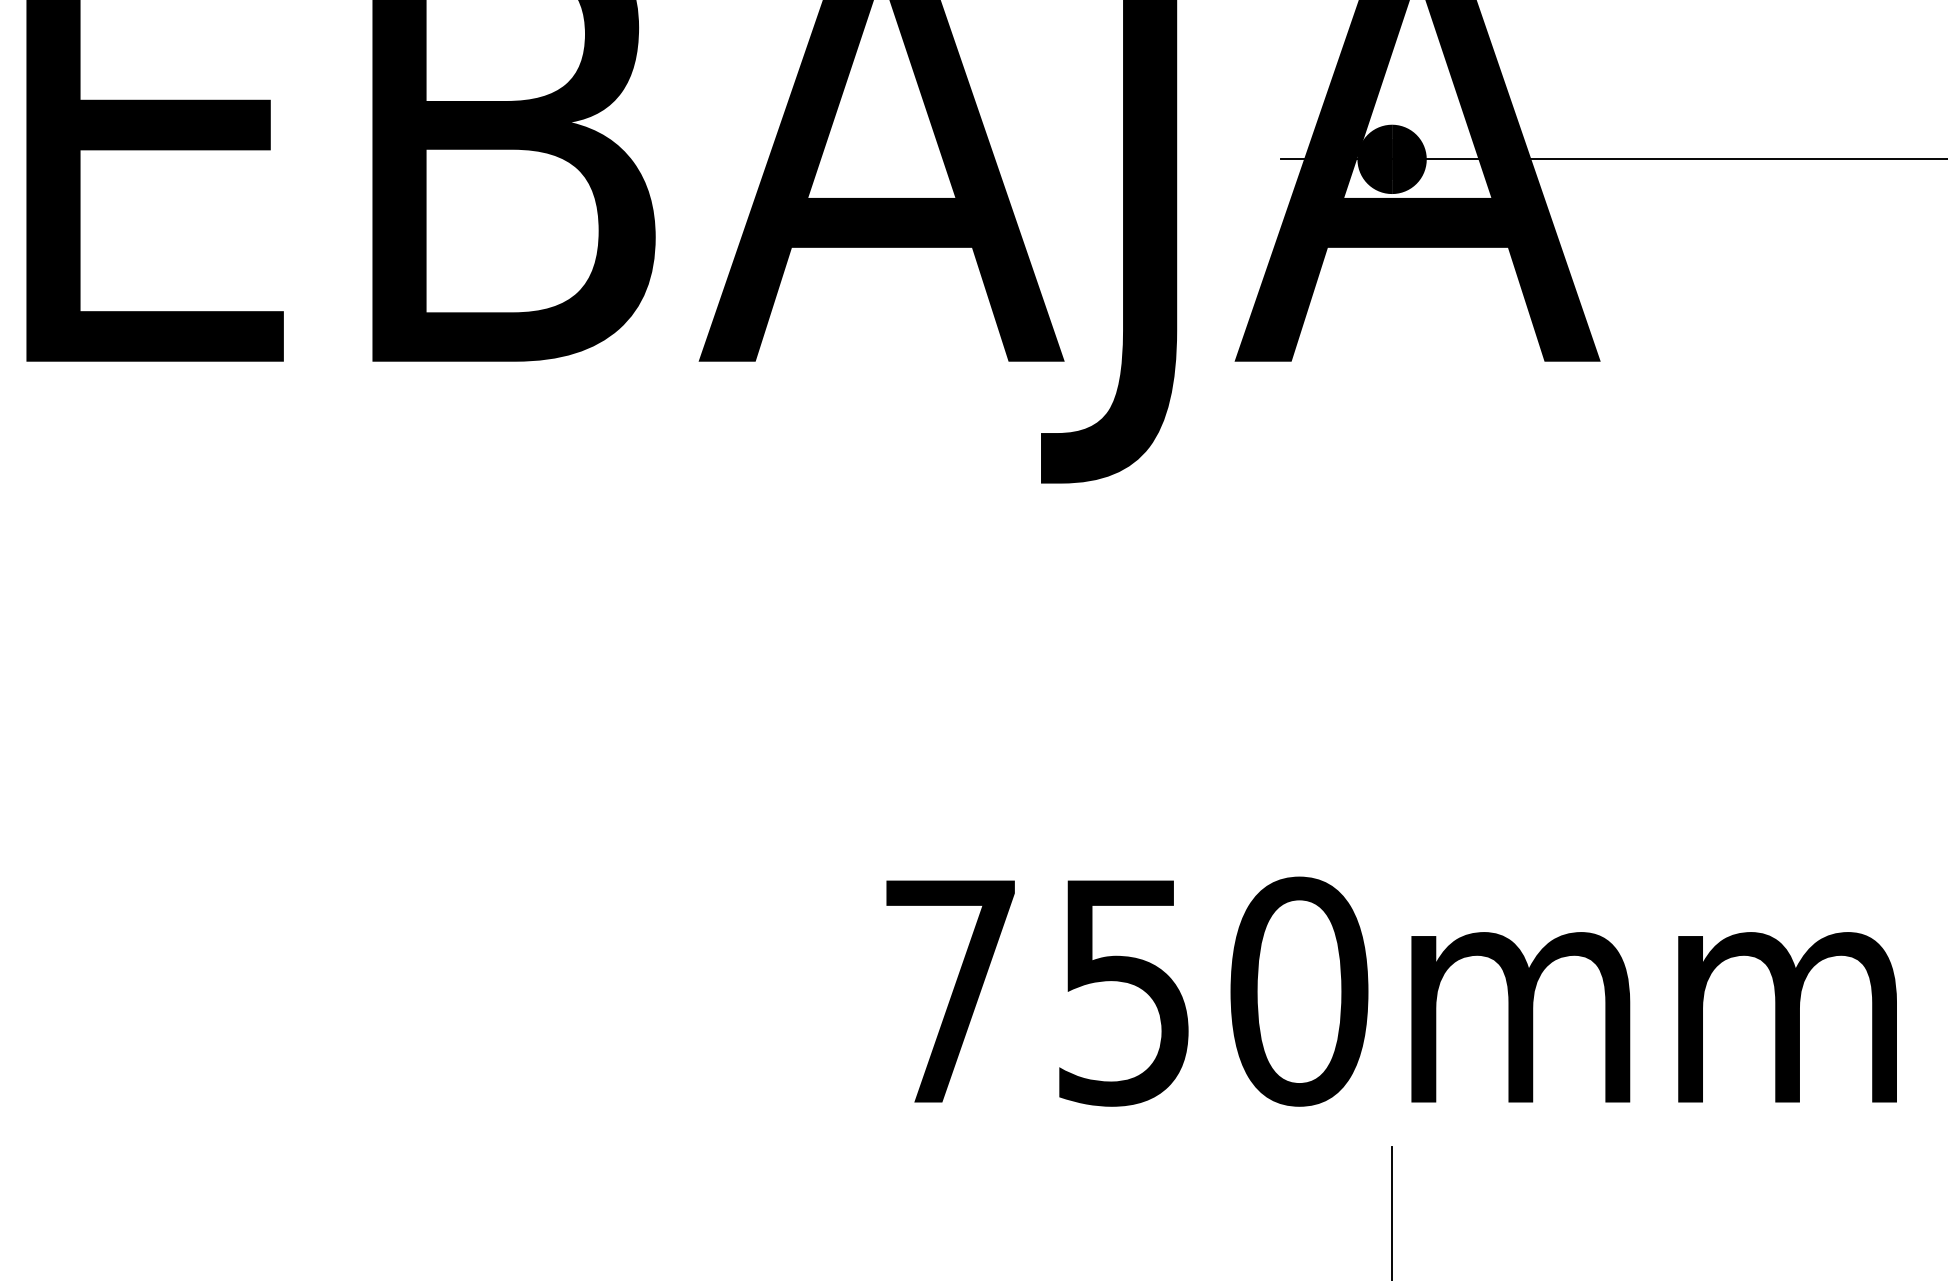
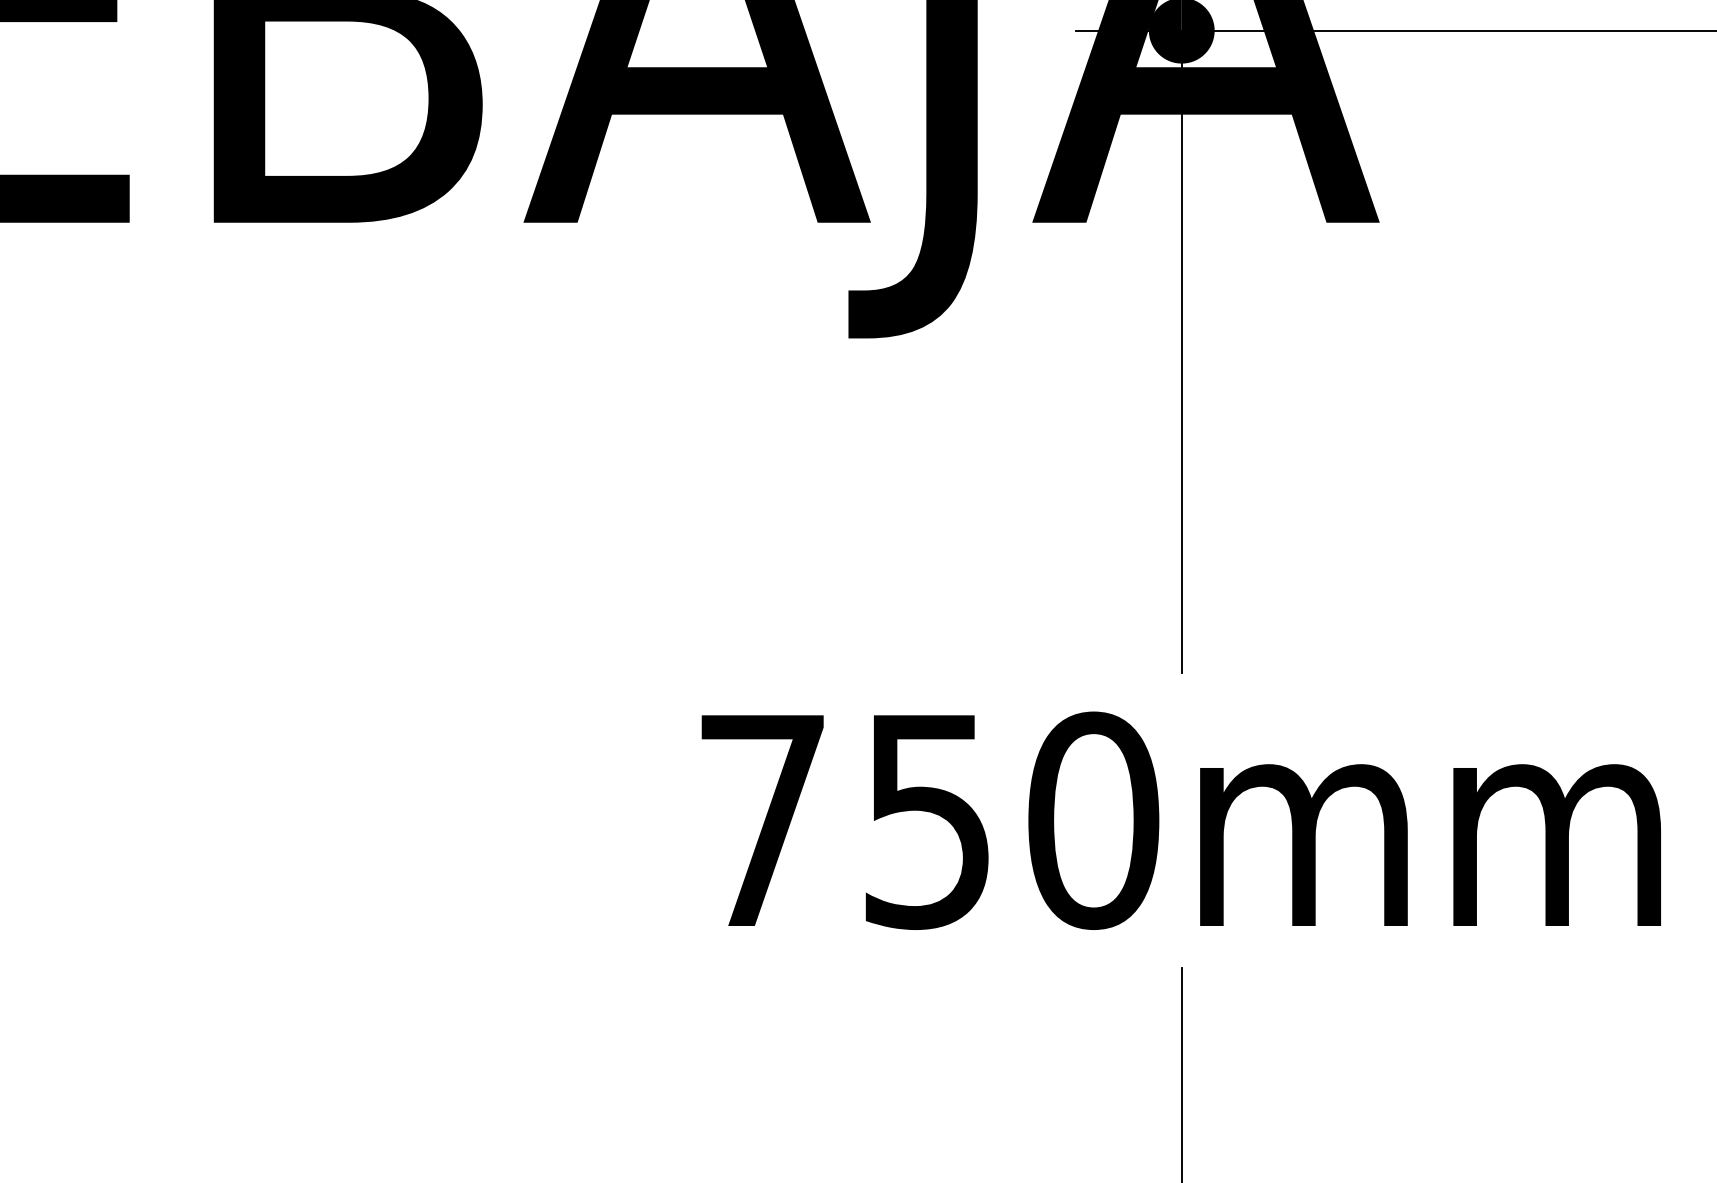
line: (1392, 497) -> (1182, 351), added

